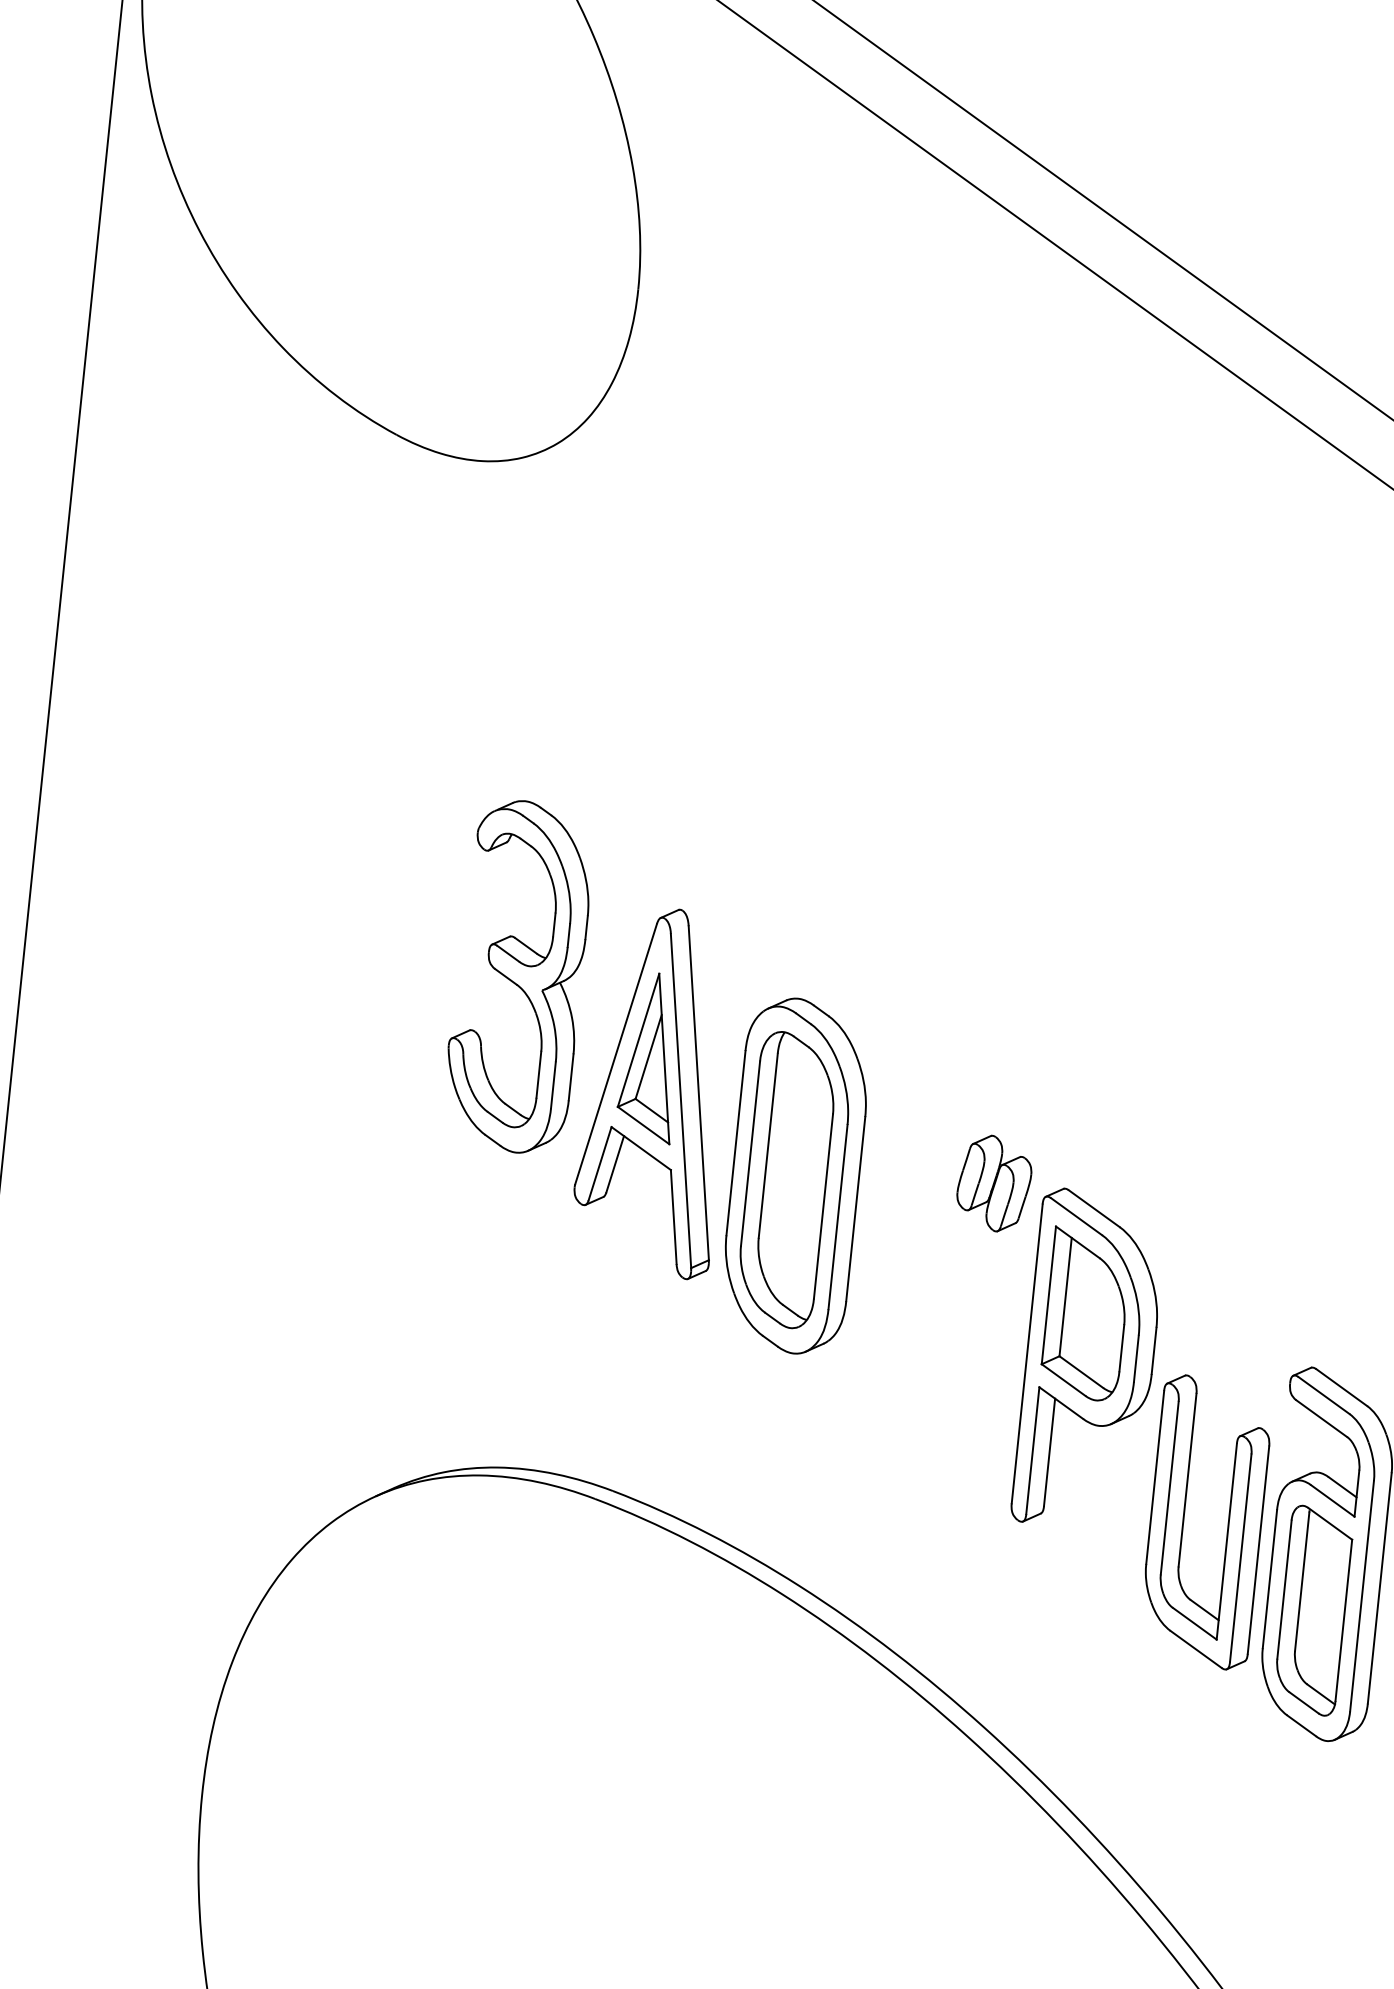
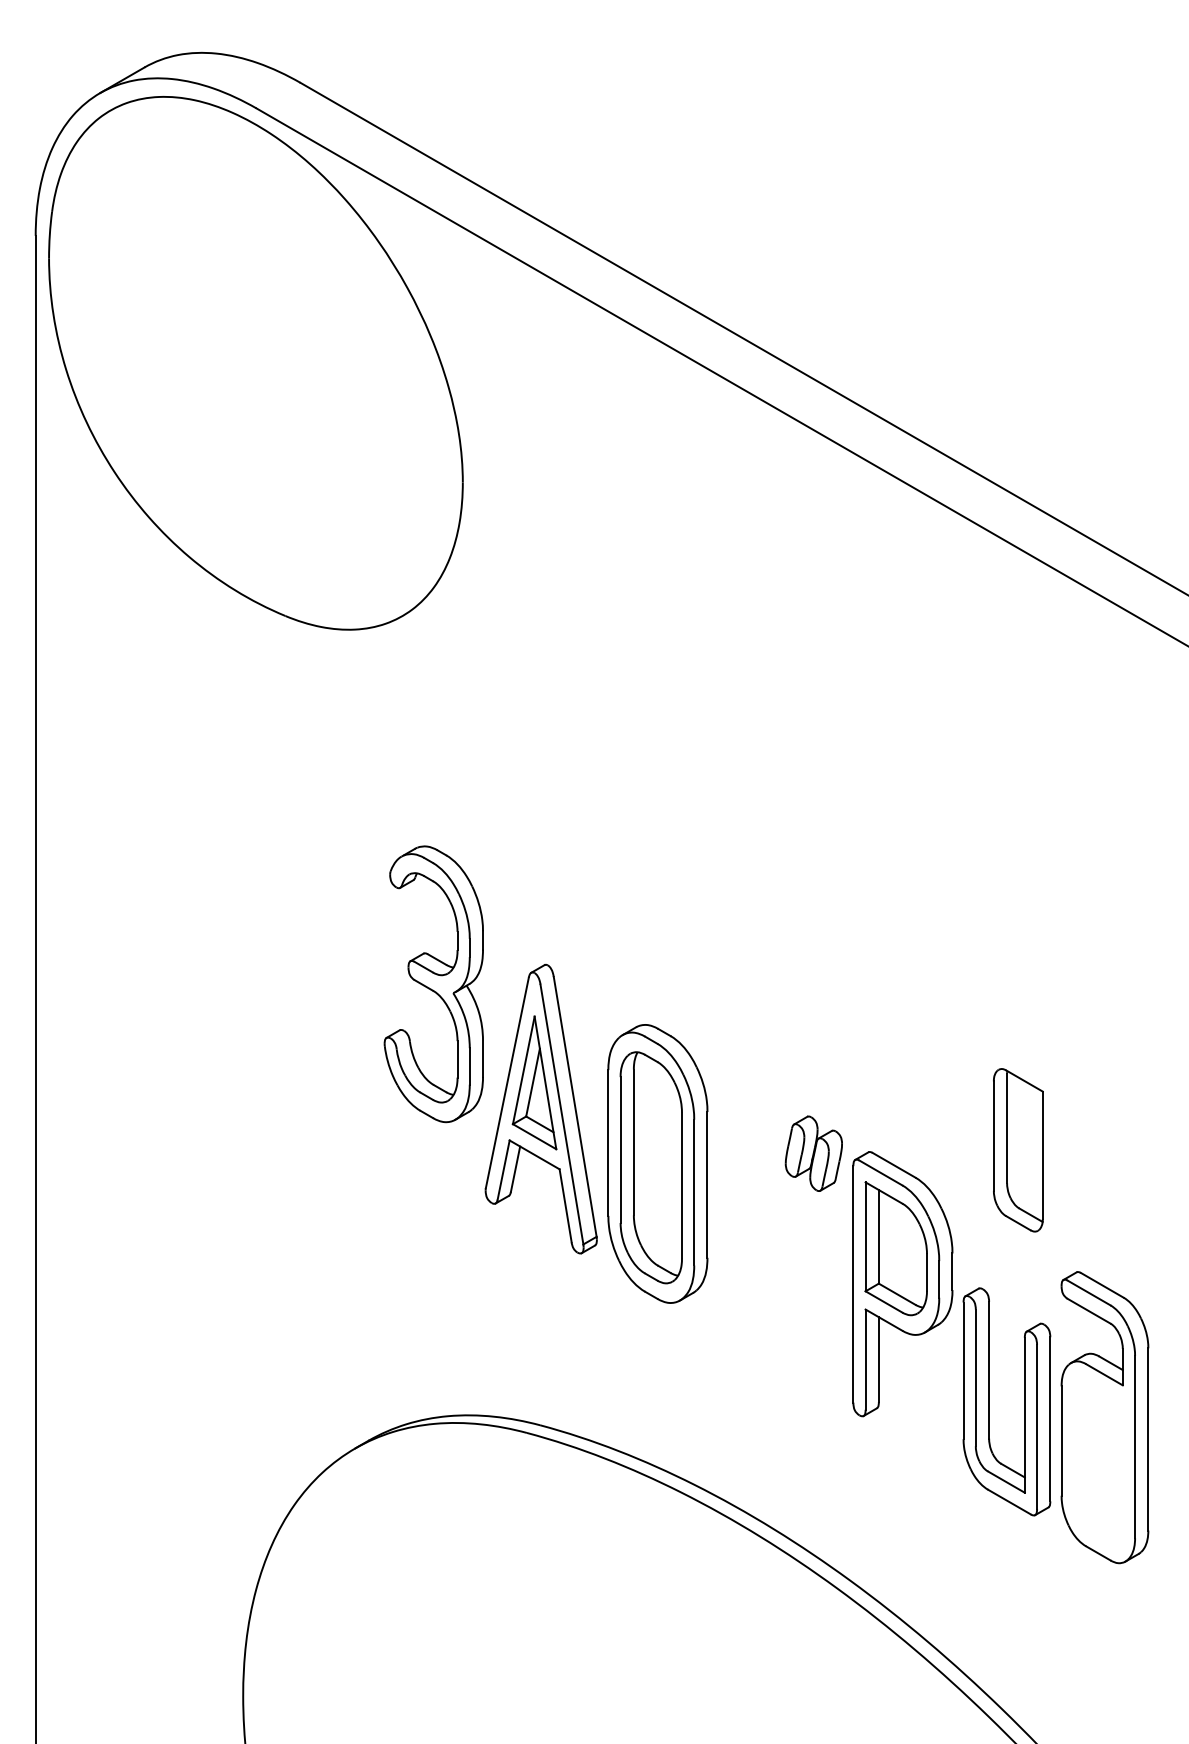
part: (518, 976) -> (433, 984), moved
part: (1313, 1611) -> (1018, 1150), moved

